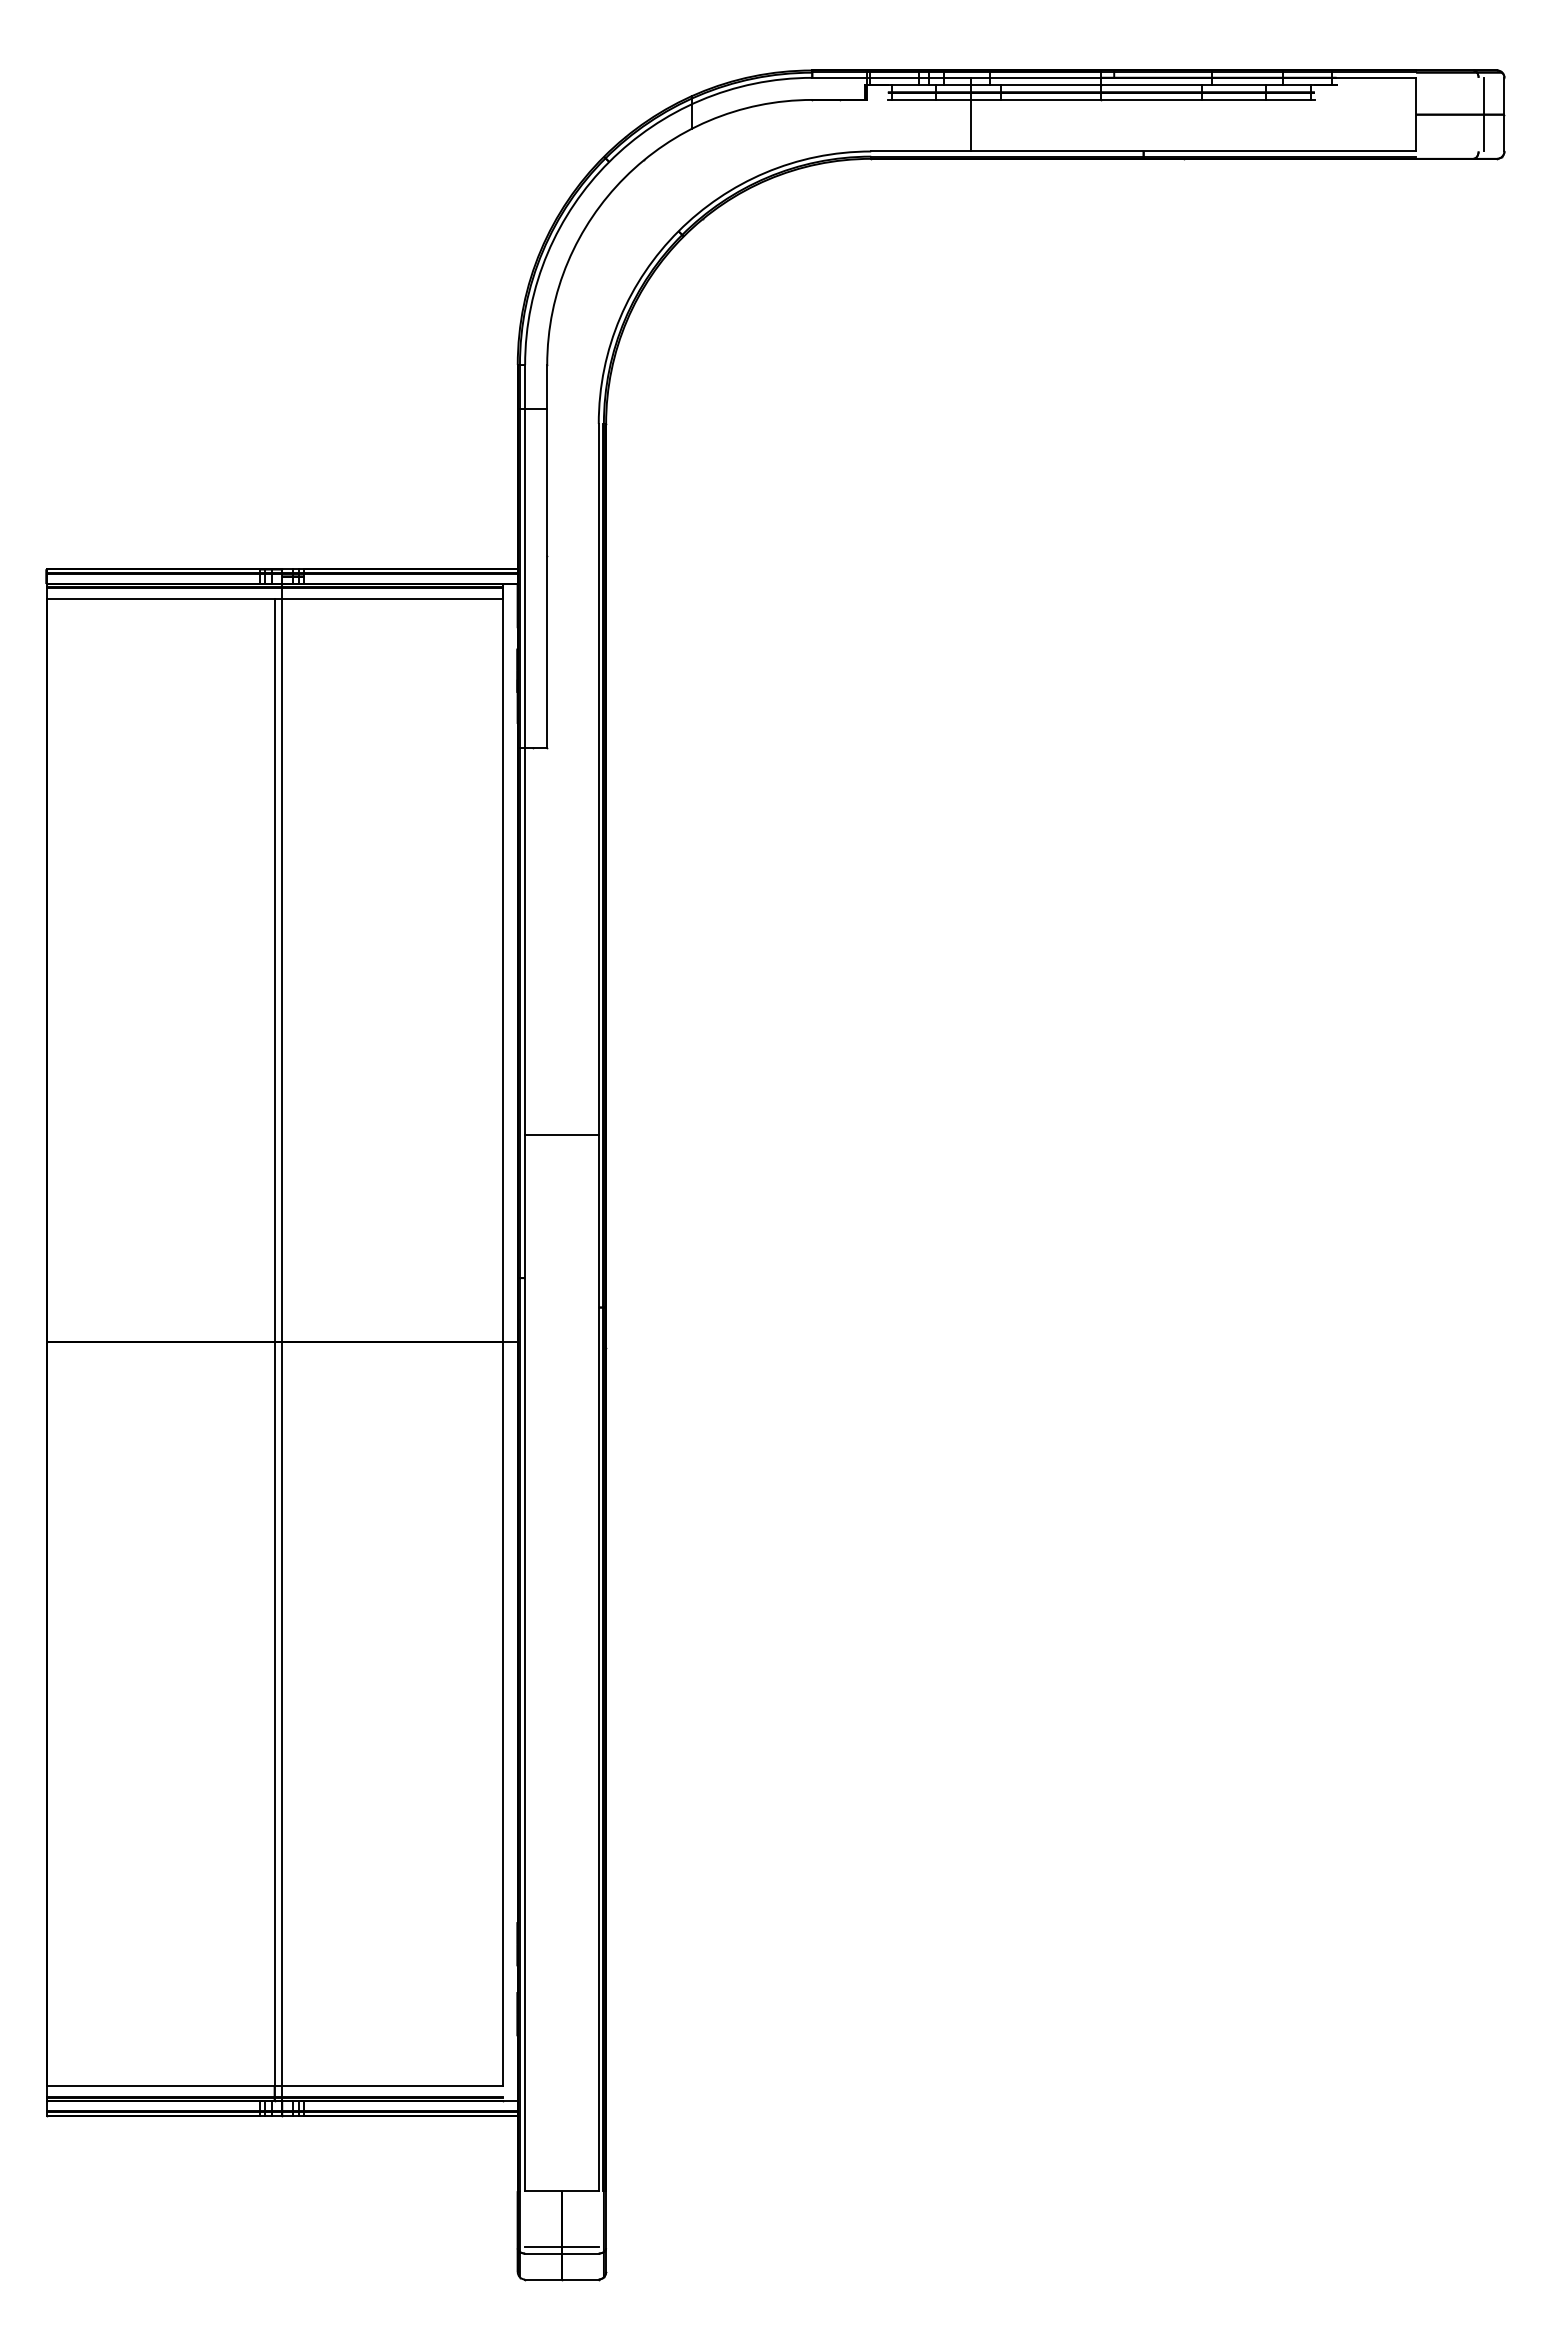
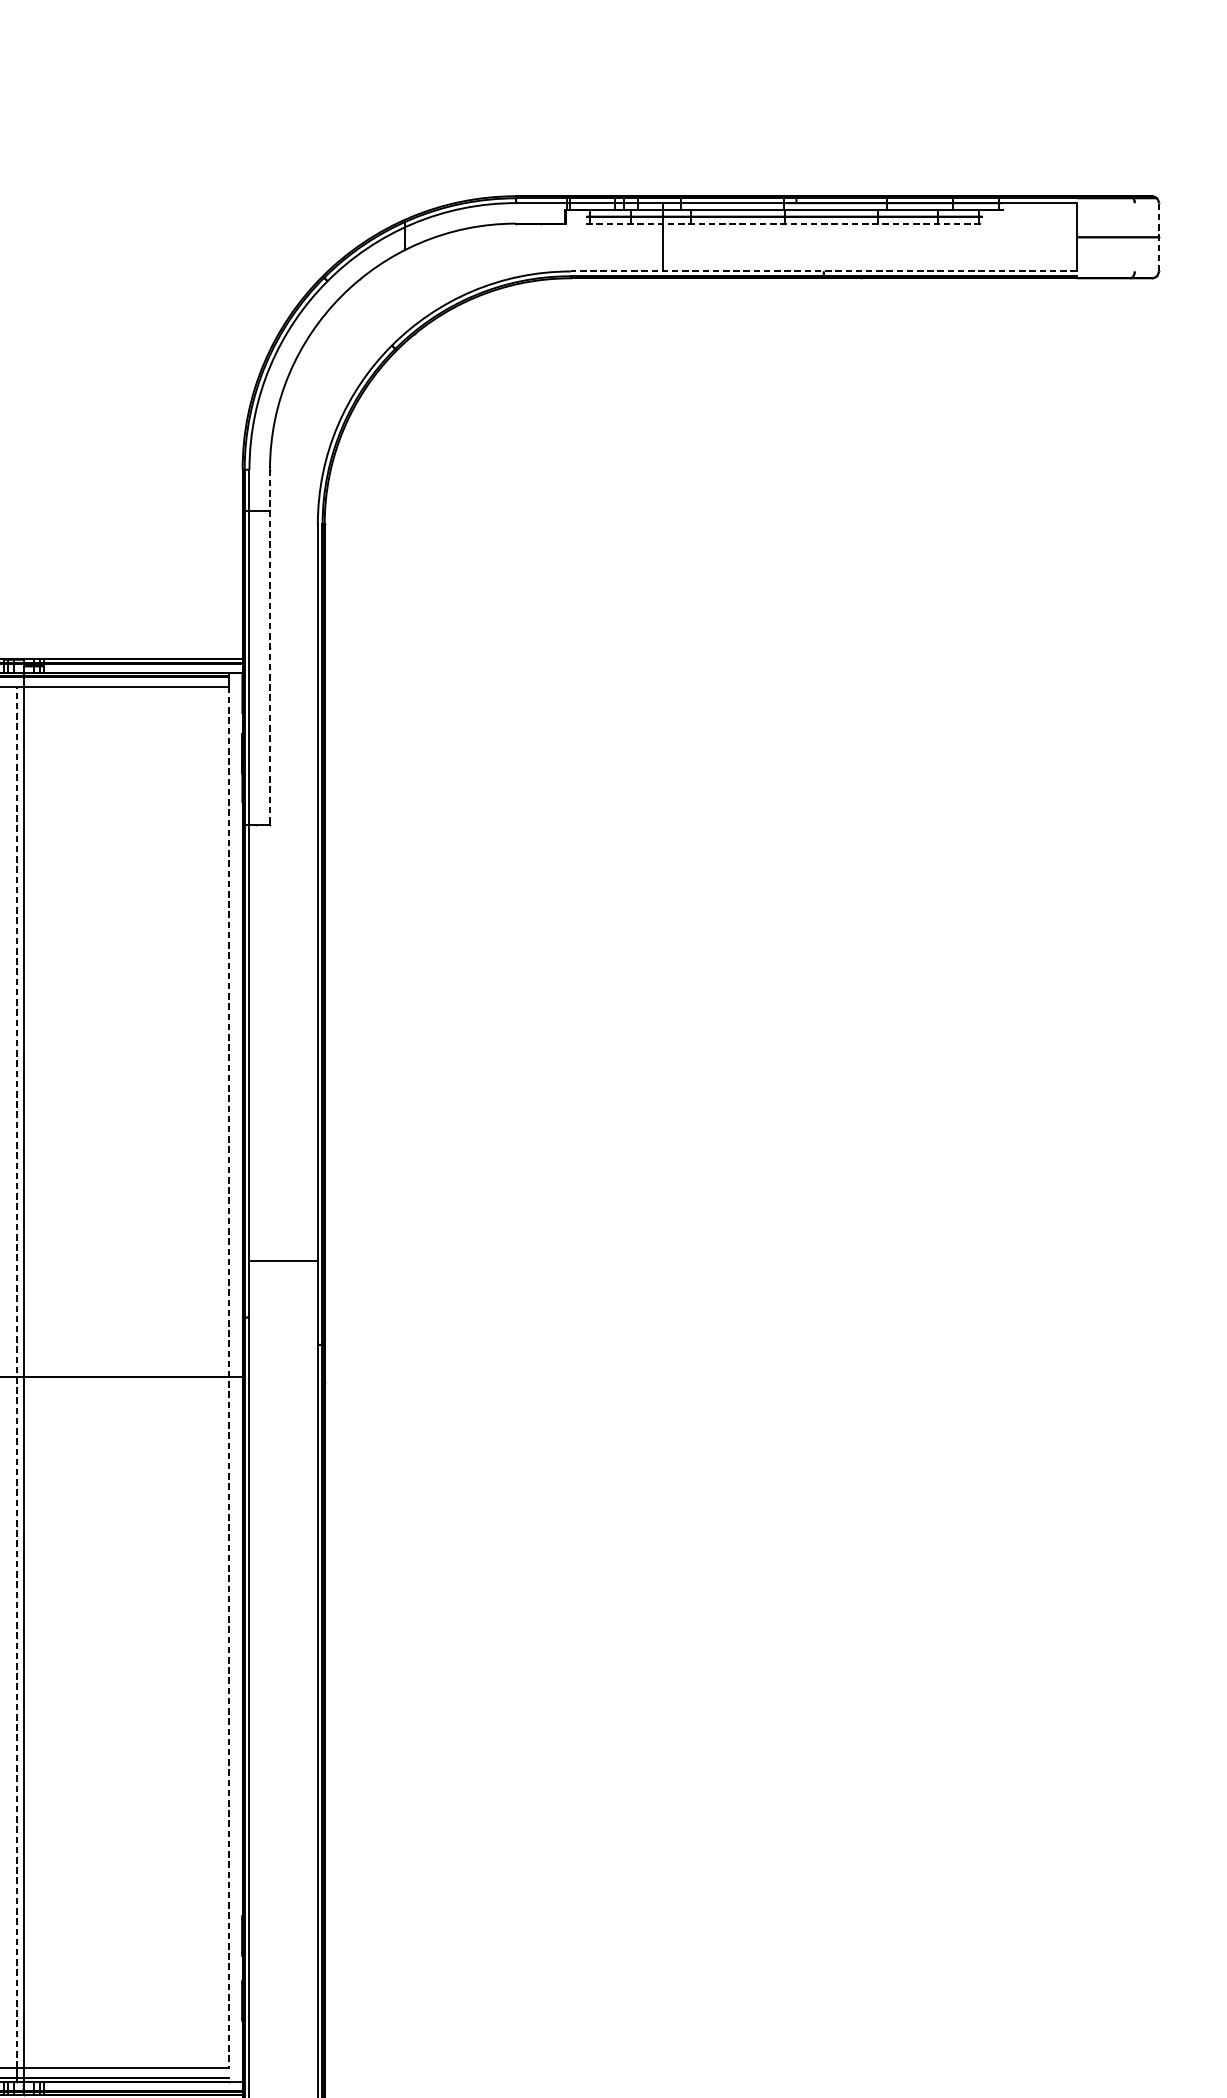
line: (1101, 99) -> (784, 223), solid -> dashed
line: (1484, 114) -> (1140, 237), removed
line: (1504, 114) -> (1158, 237), solid -> dashed
line: (1143, 151) -> (823, 271), solid -> dashed
line: (547, 556) -> (270, 647), solid -> dashed
line: (561, 1134) -> (283, 1261), moved
line: (274, 1342) -> (16, 1377), solid -> dashed
line: (503, 1342) -> (229, 1377), solid -> dashed

